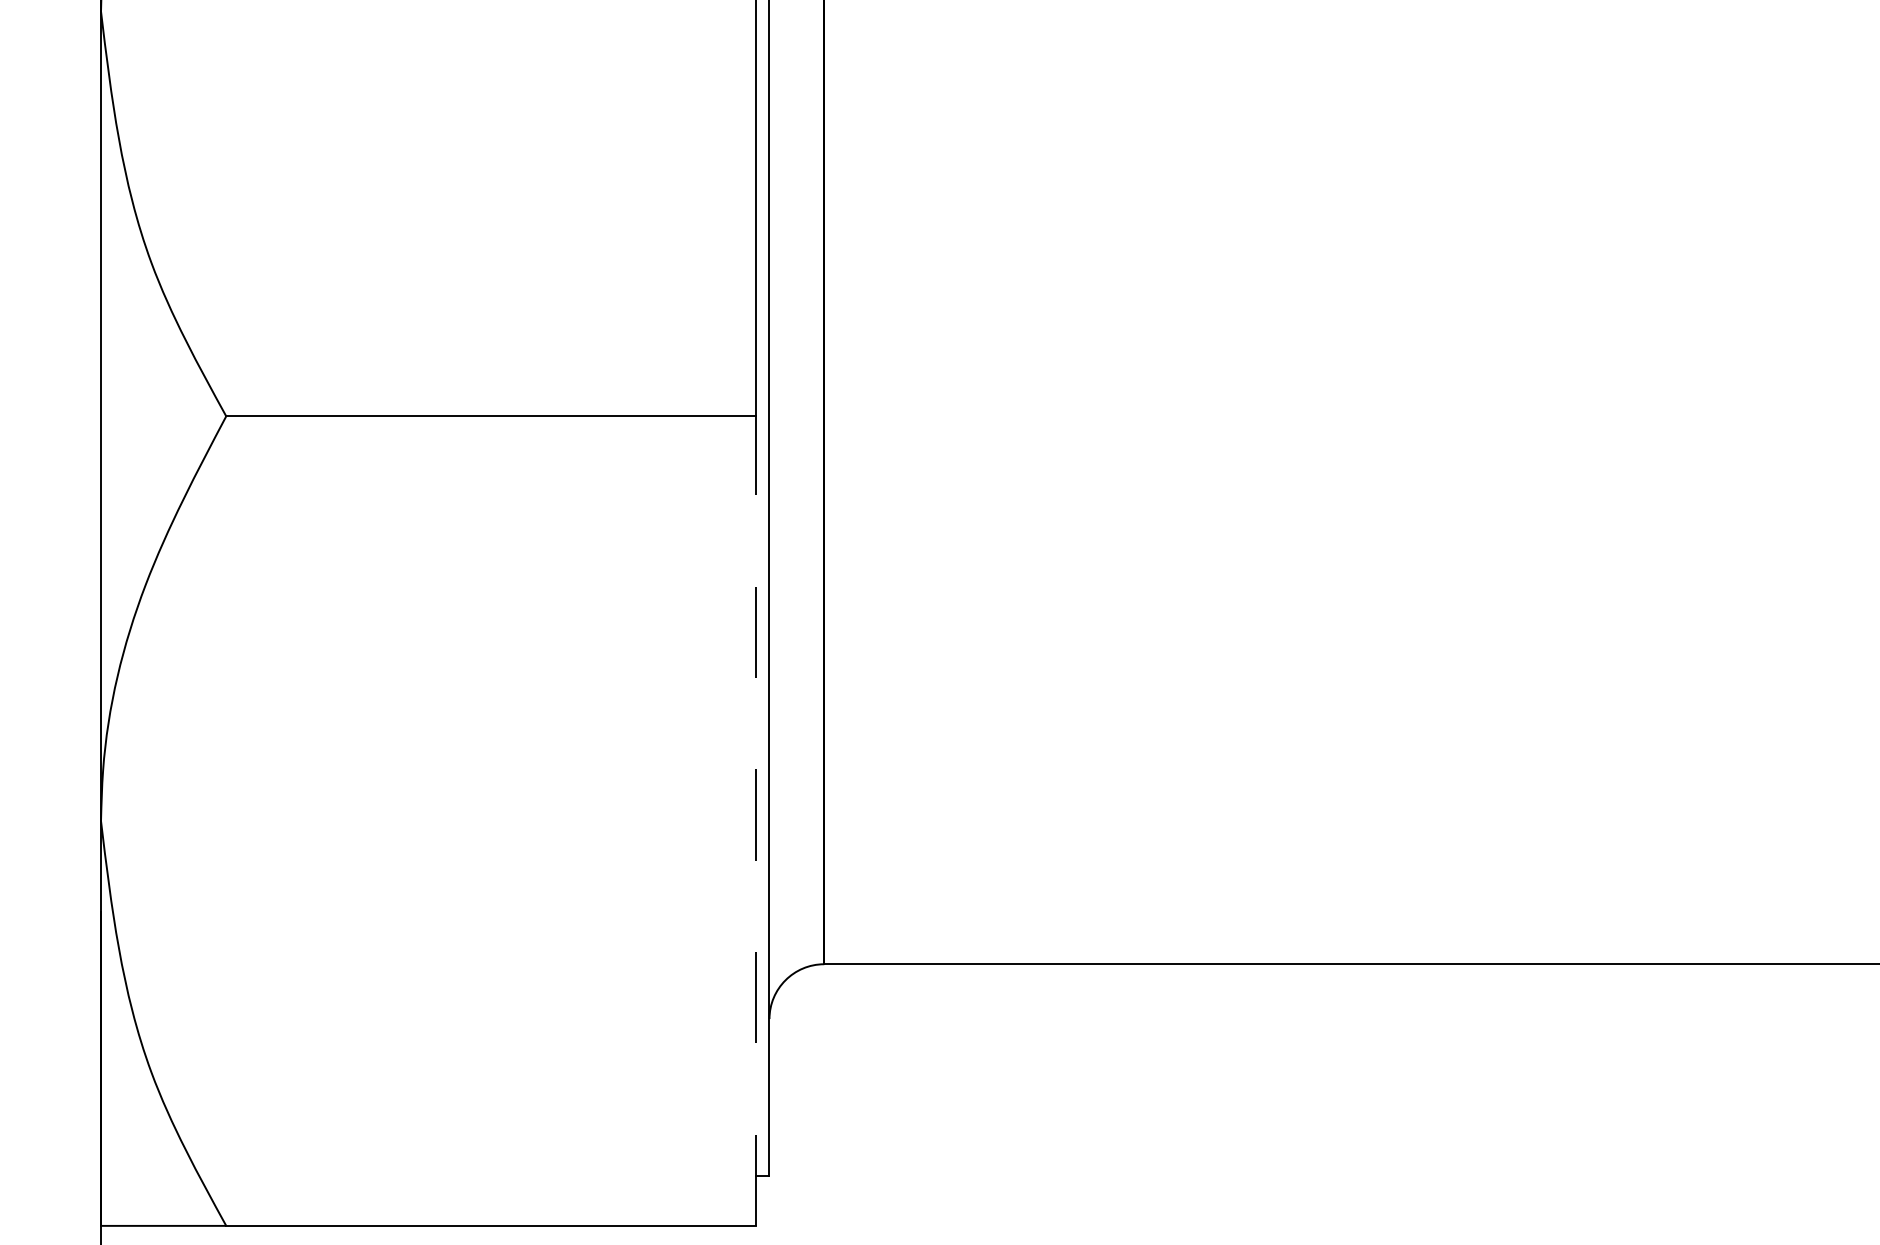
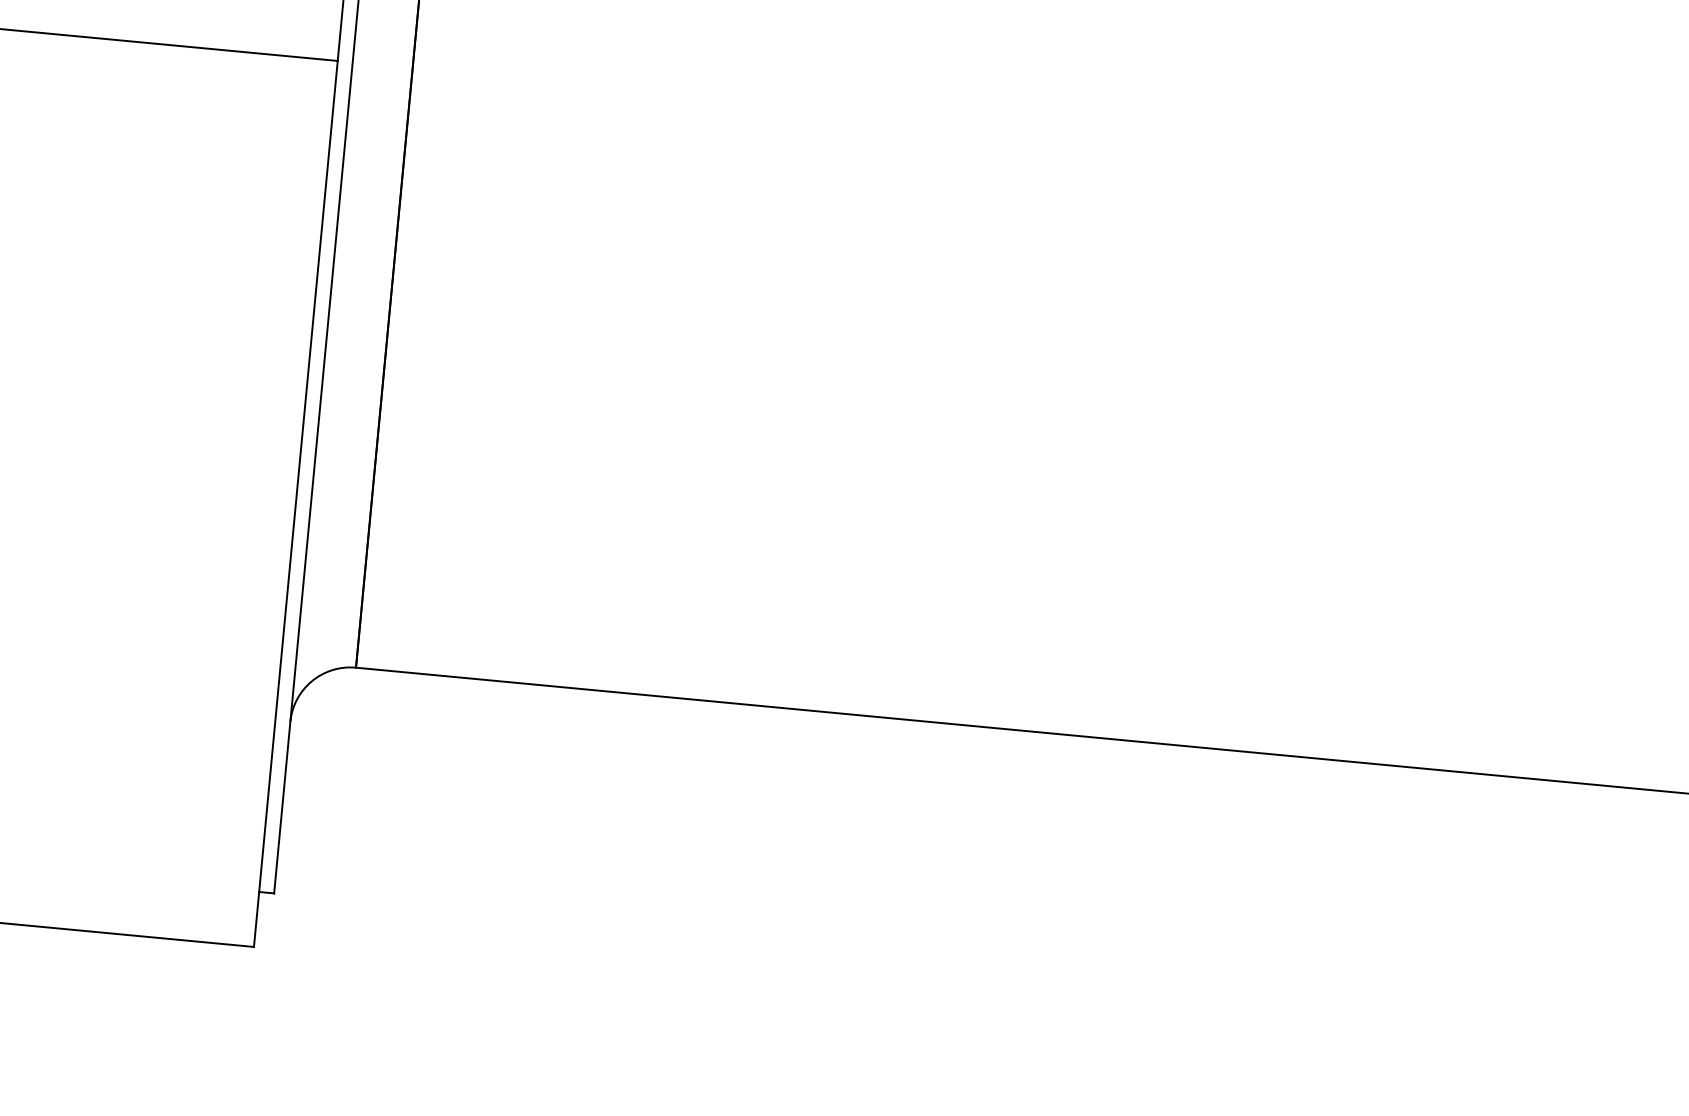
line: (755, 821) -> (295, 504), dashed -> solid

